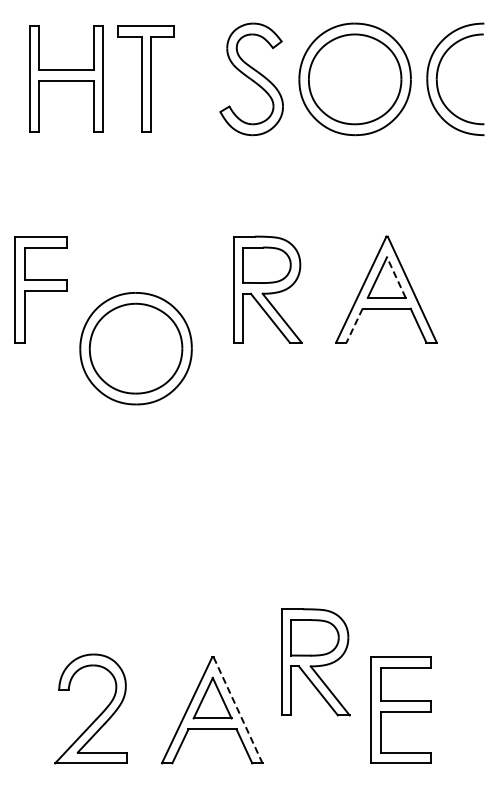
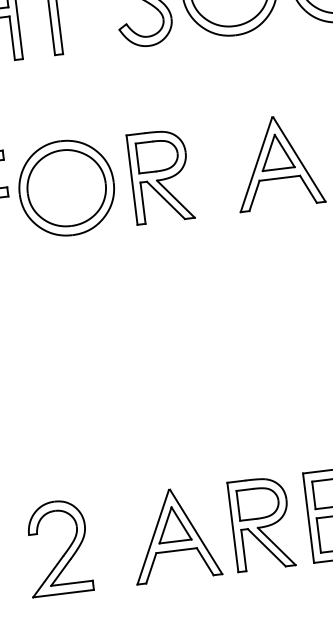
line: (396, 277) -> (284, 150), dashed -> solid
part: (267, 289) -> (160, 176), moved
line: (354, 325) -> (254, 195), dashed -> solid
part: (135, 348) -> (66, 188), moved
part: (315, 662) -> (261, 524), moved
line: (238, 710) -> (196, 532), dashed -> solid
part: (98, 715) -> (64, 552), moved

